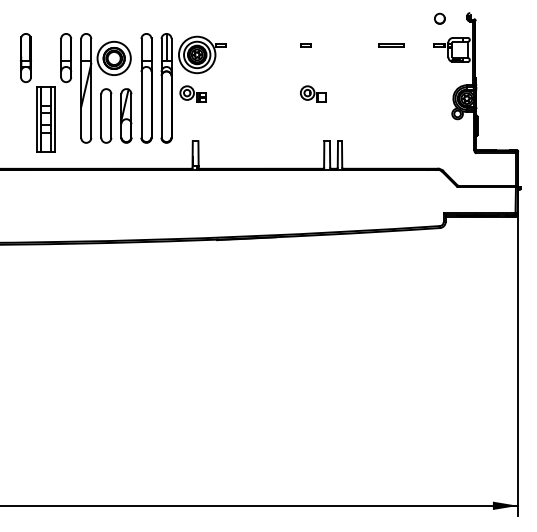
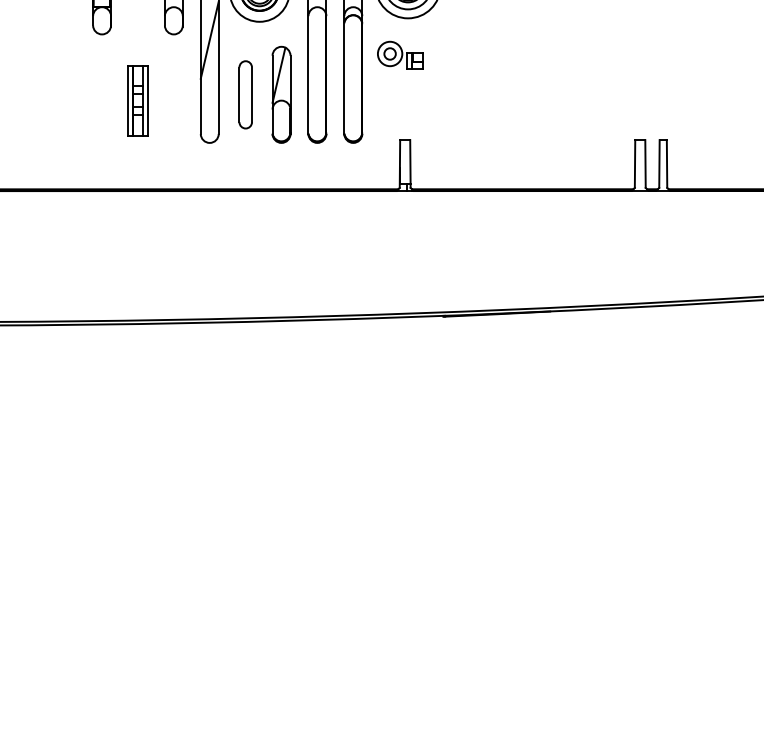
part: (313, 93) -> (615, 54), removed
part: (106, 115) -> (245, 93), size x0.7
part: (45, 119) -> (136, 101), size x0.6

